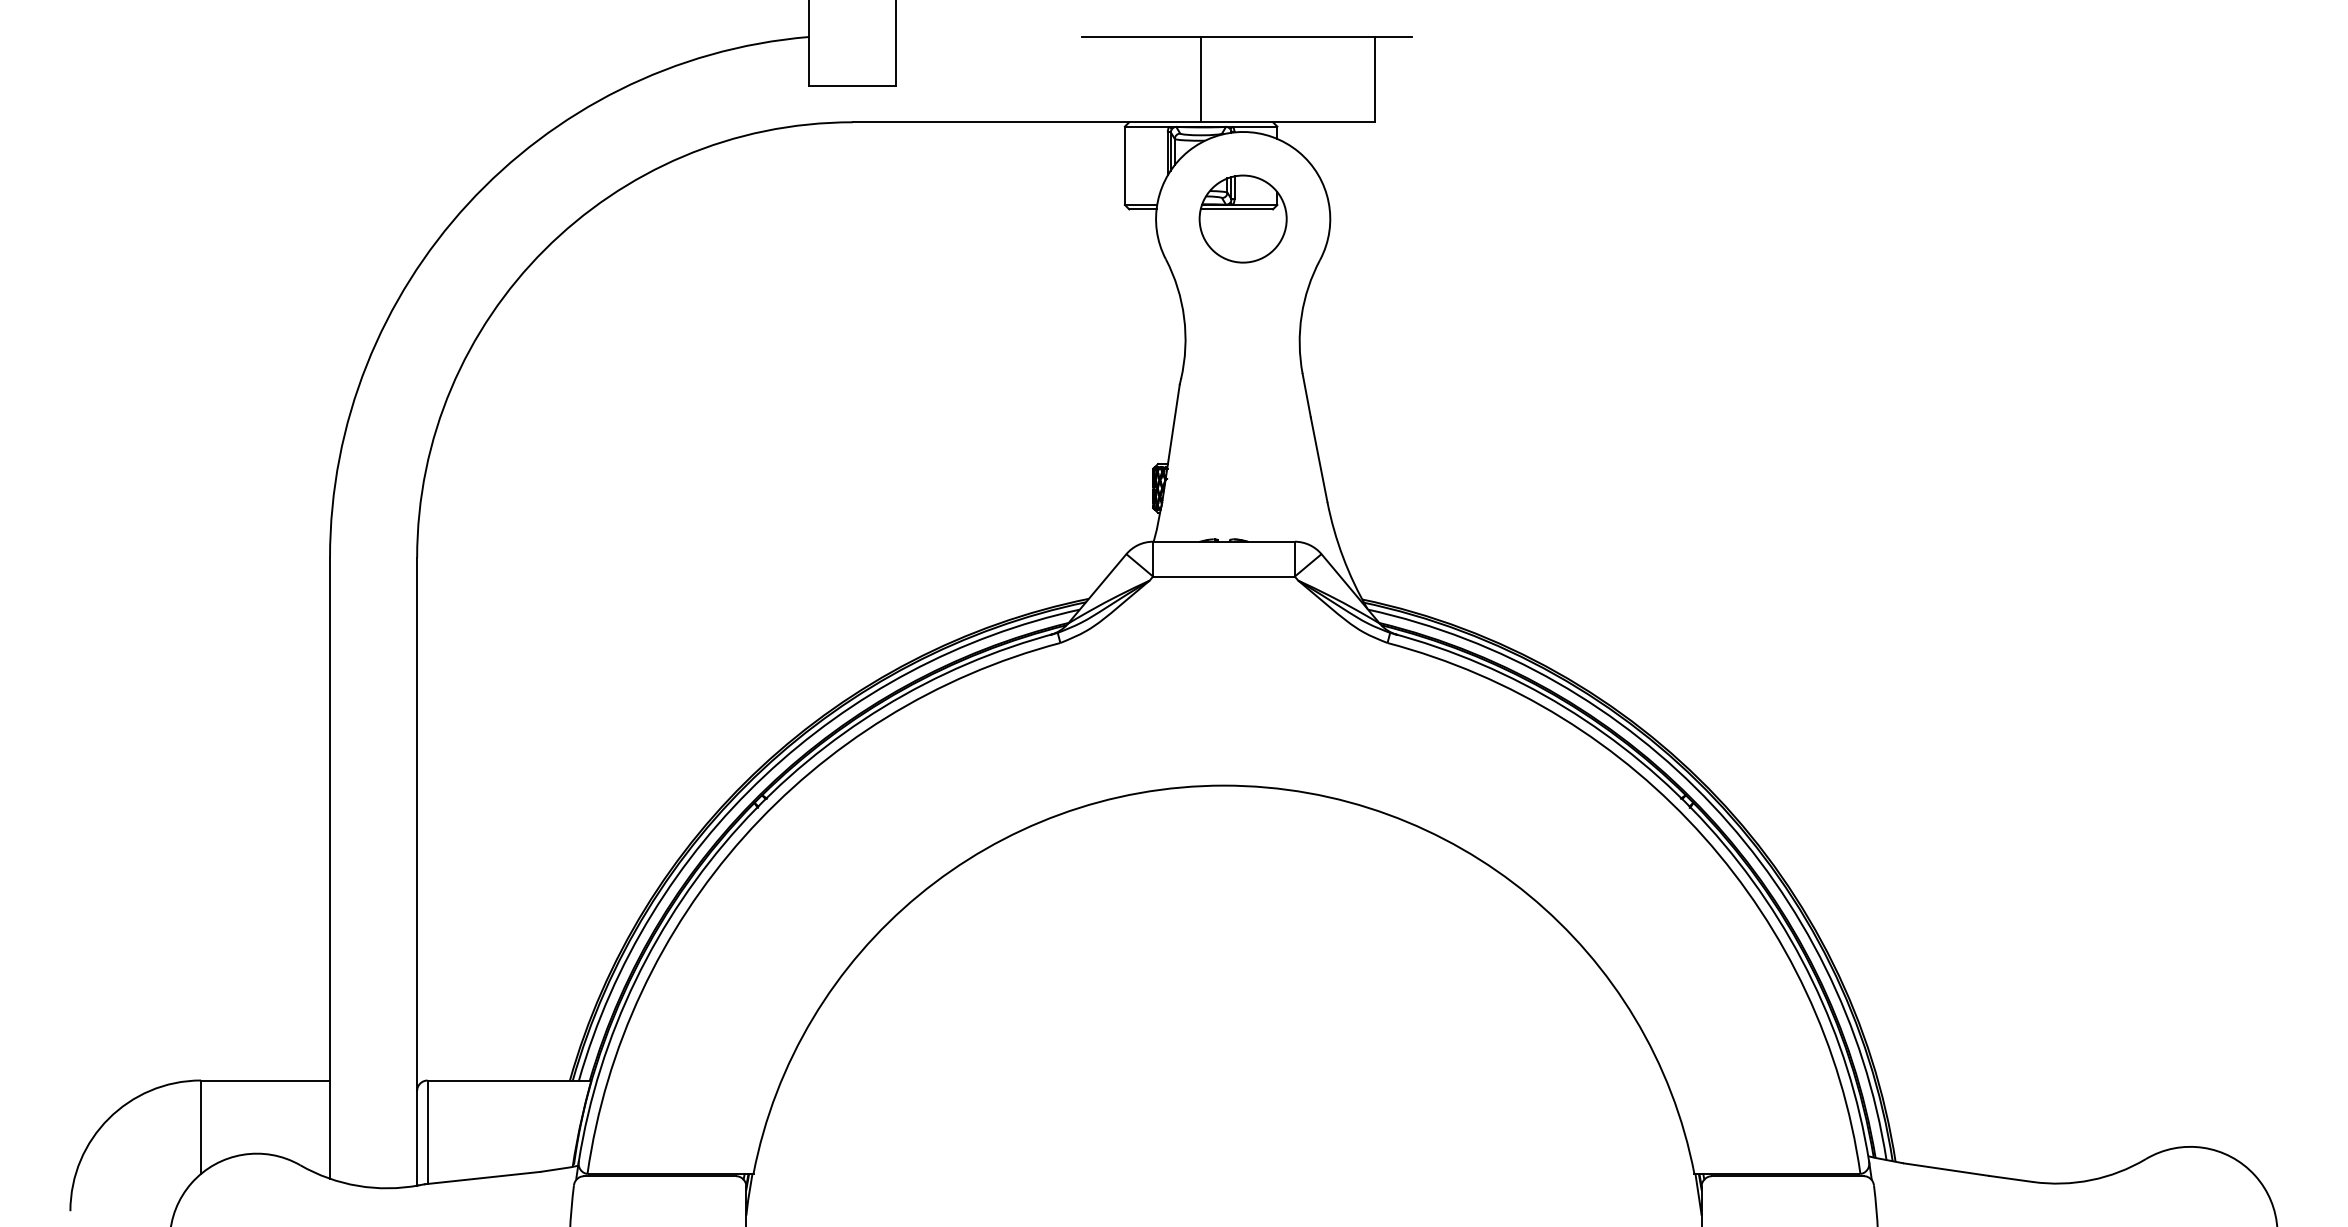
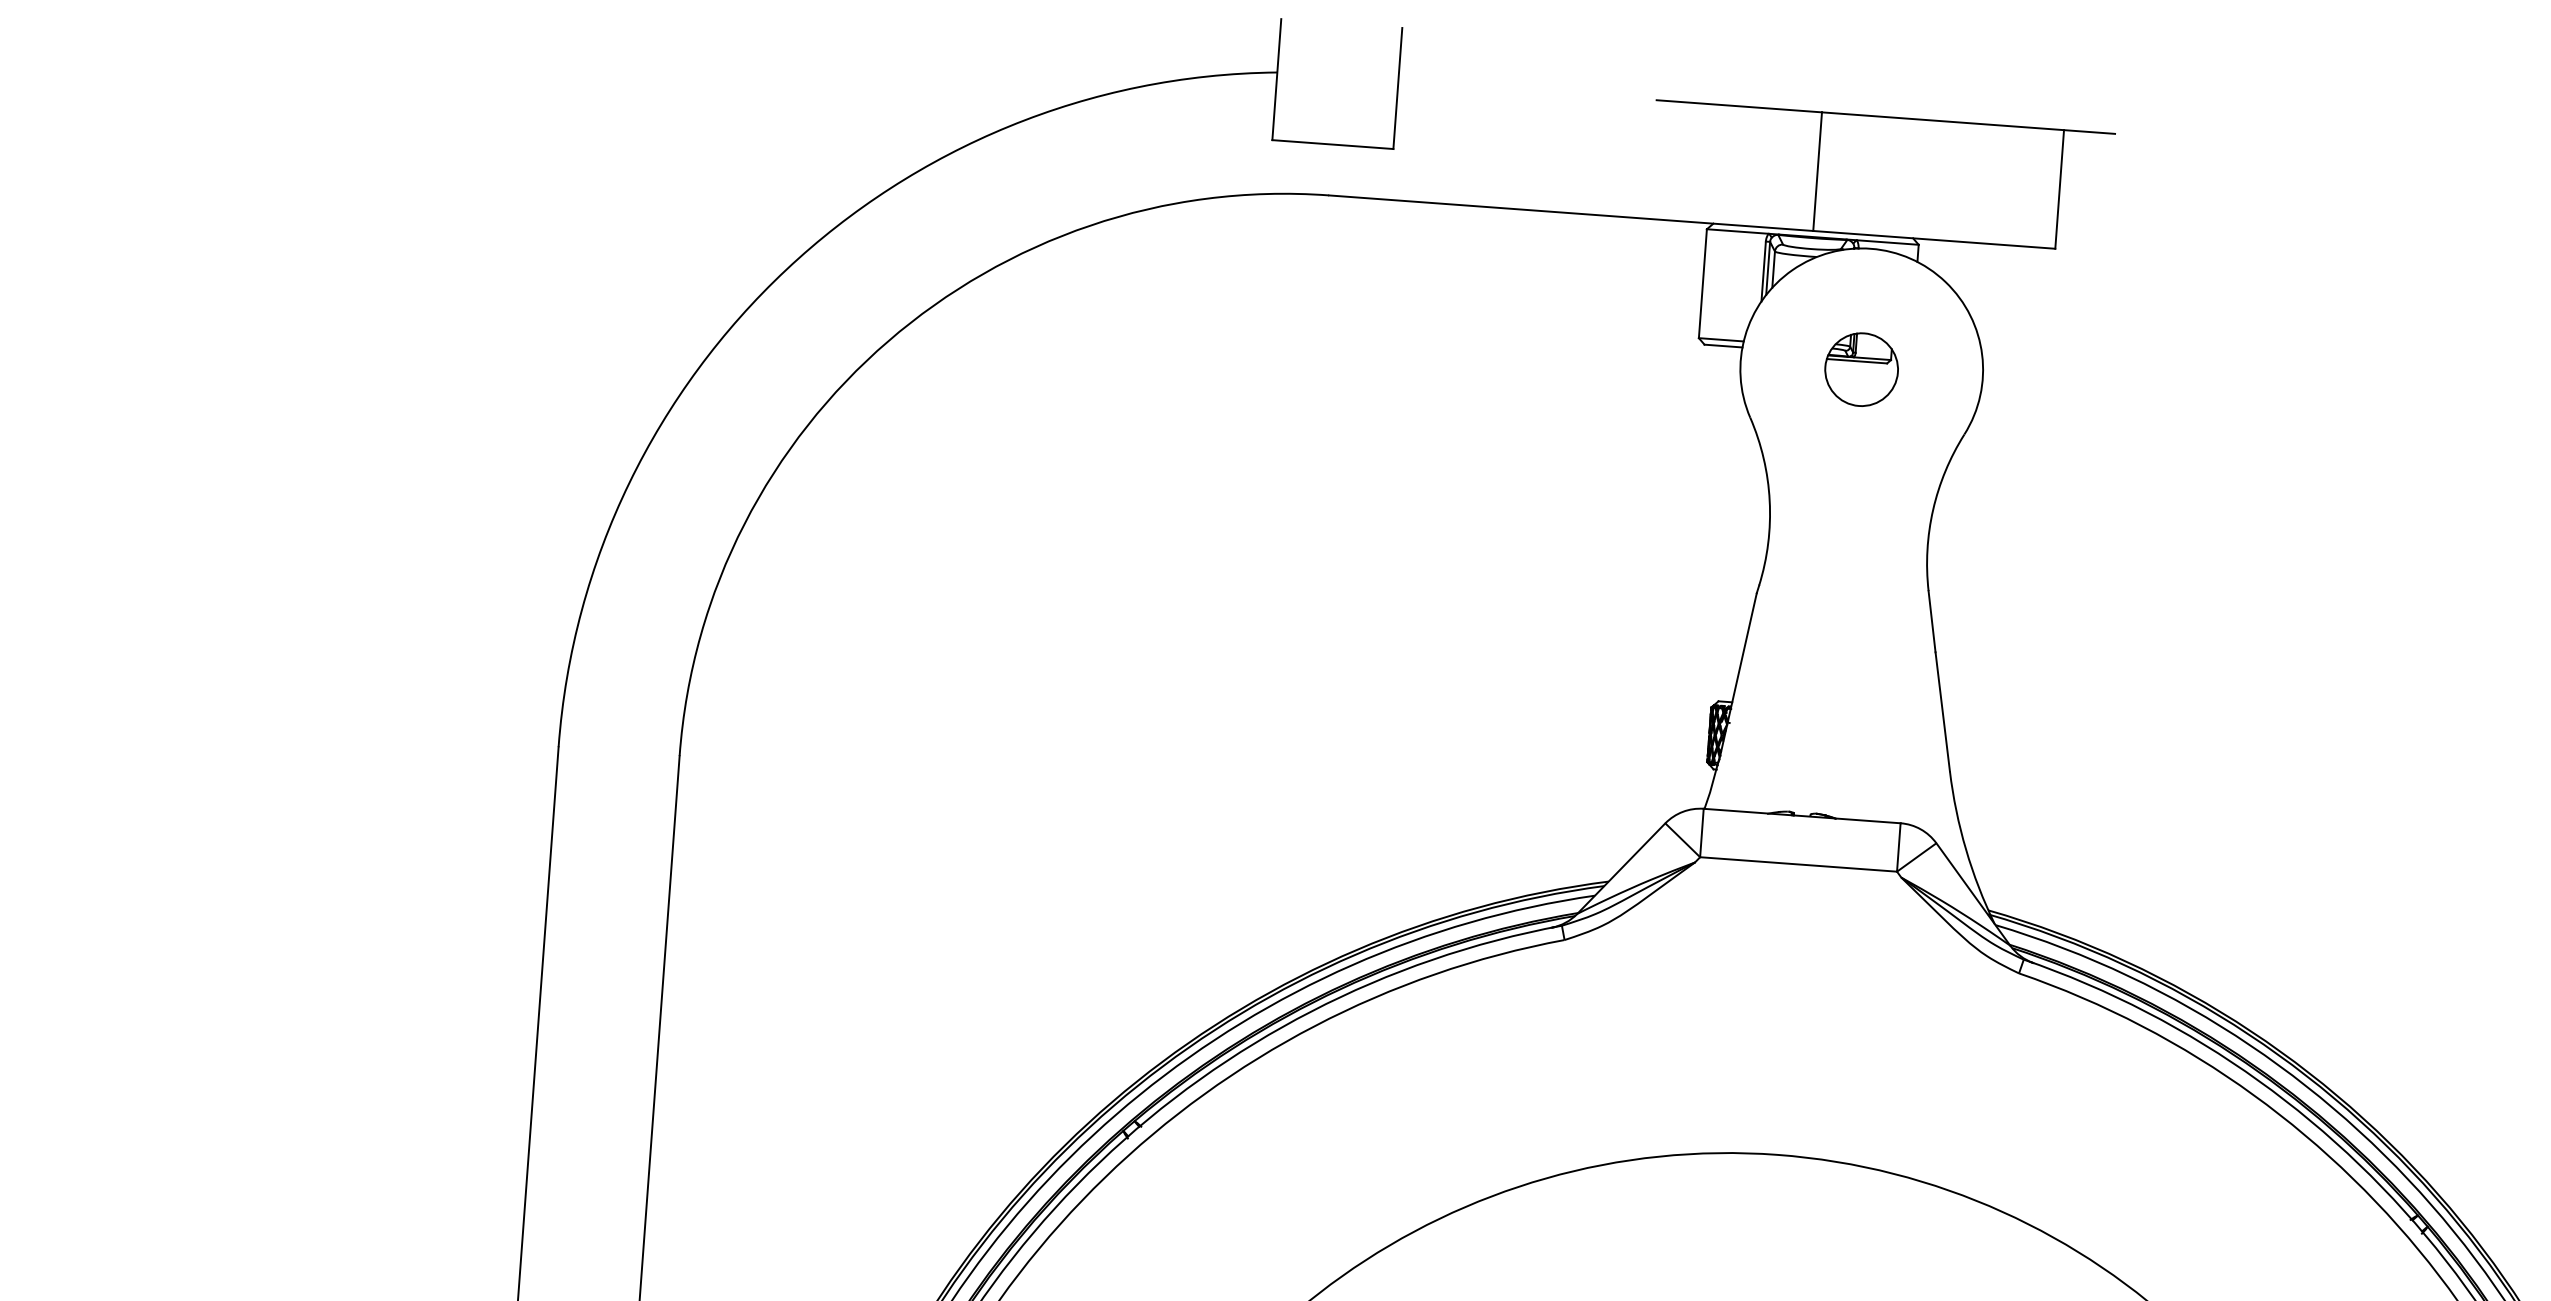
part: (1242, 218) -> (1860, 368), size x0.6

